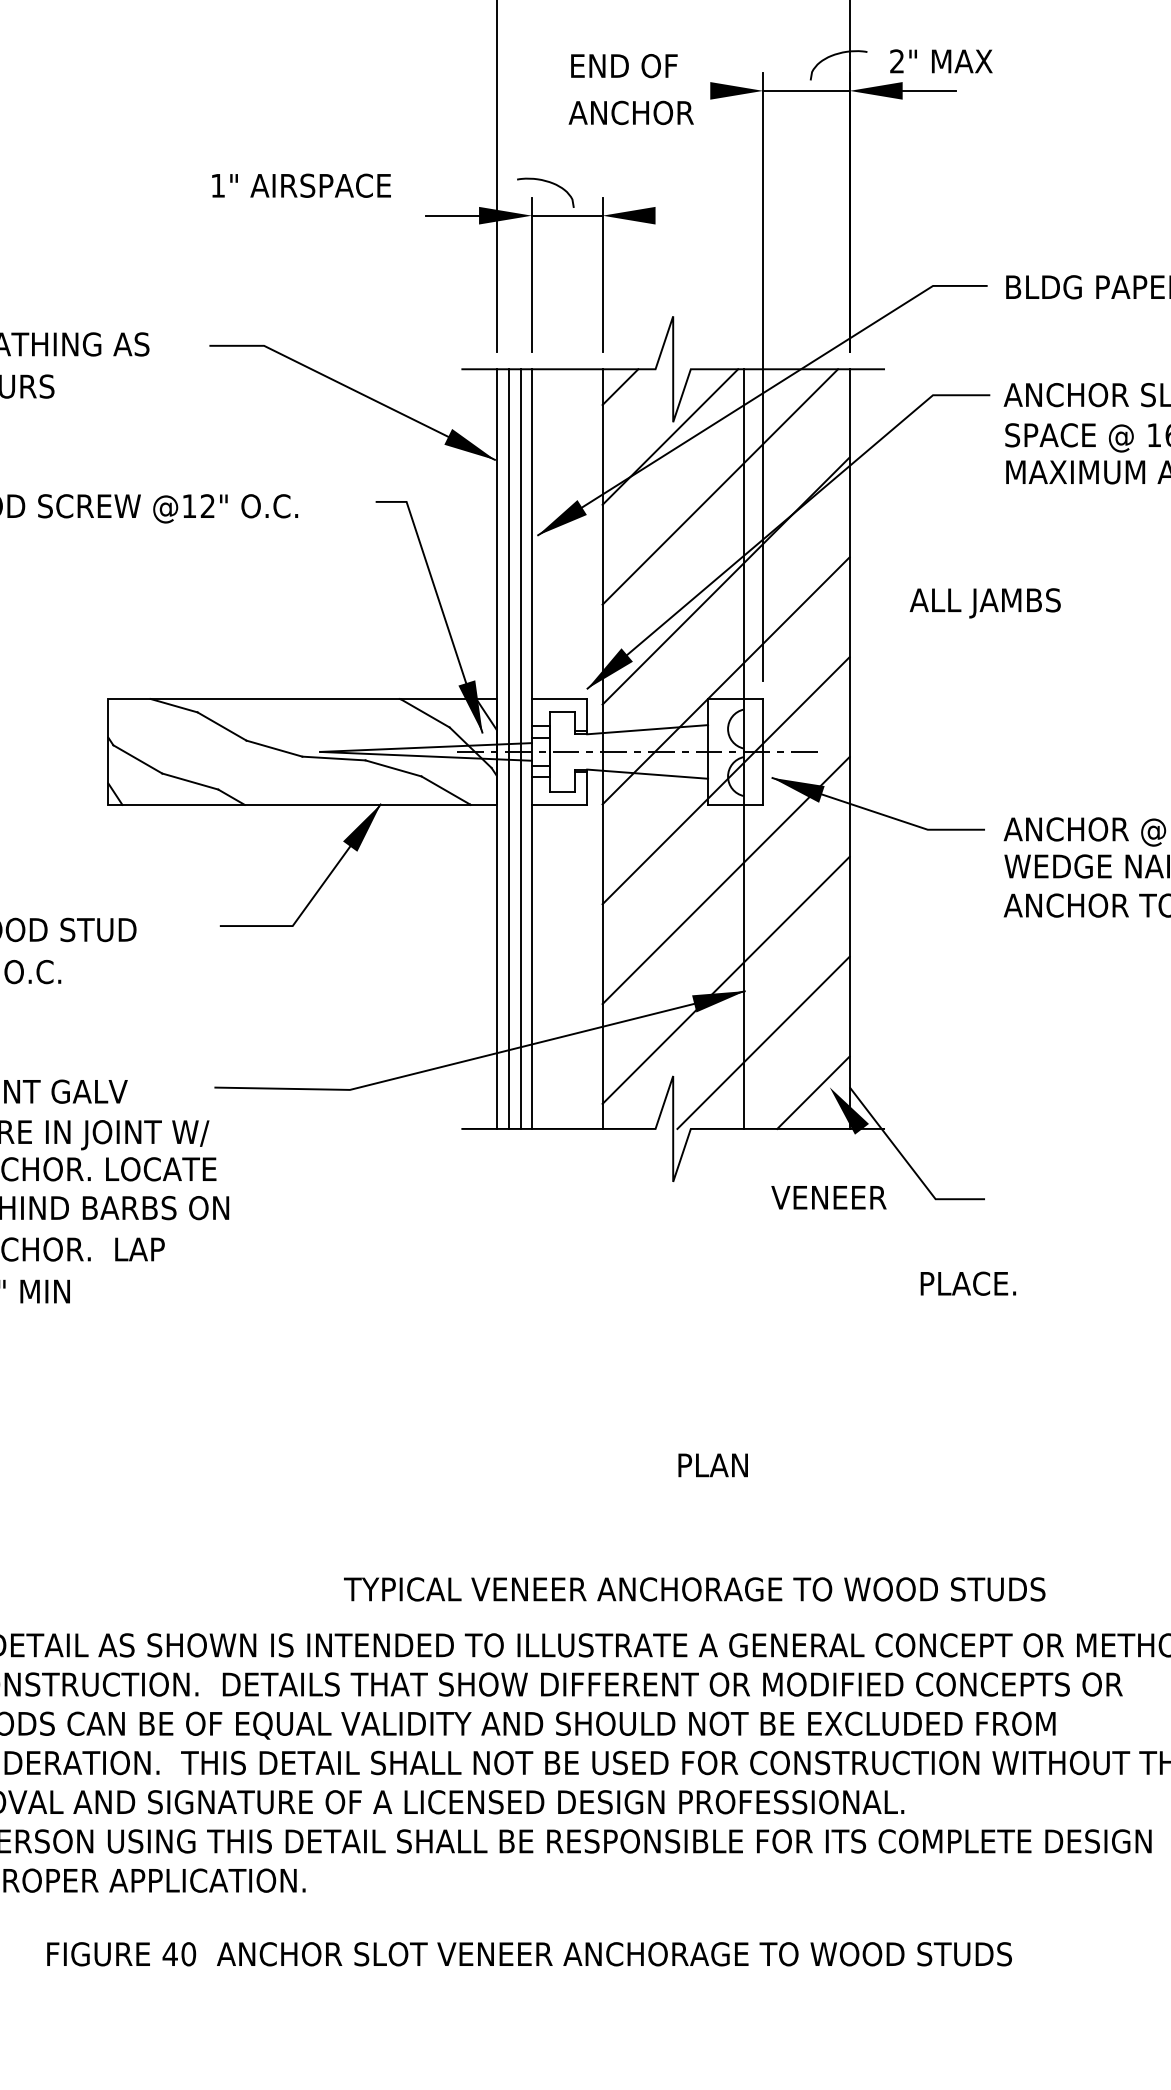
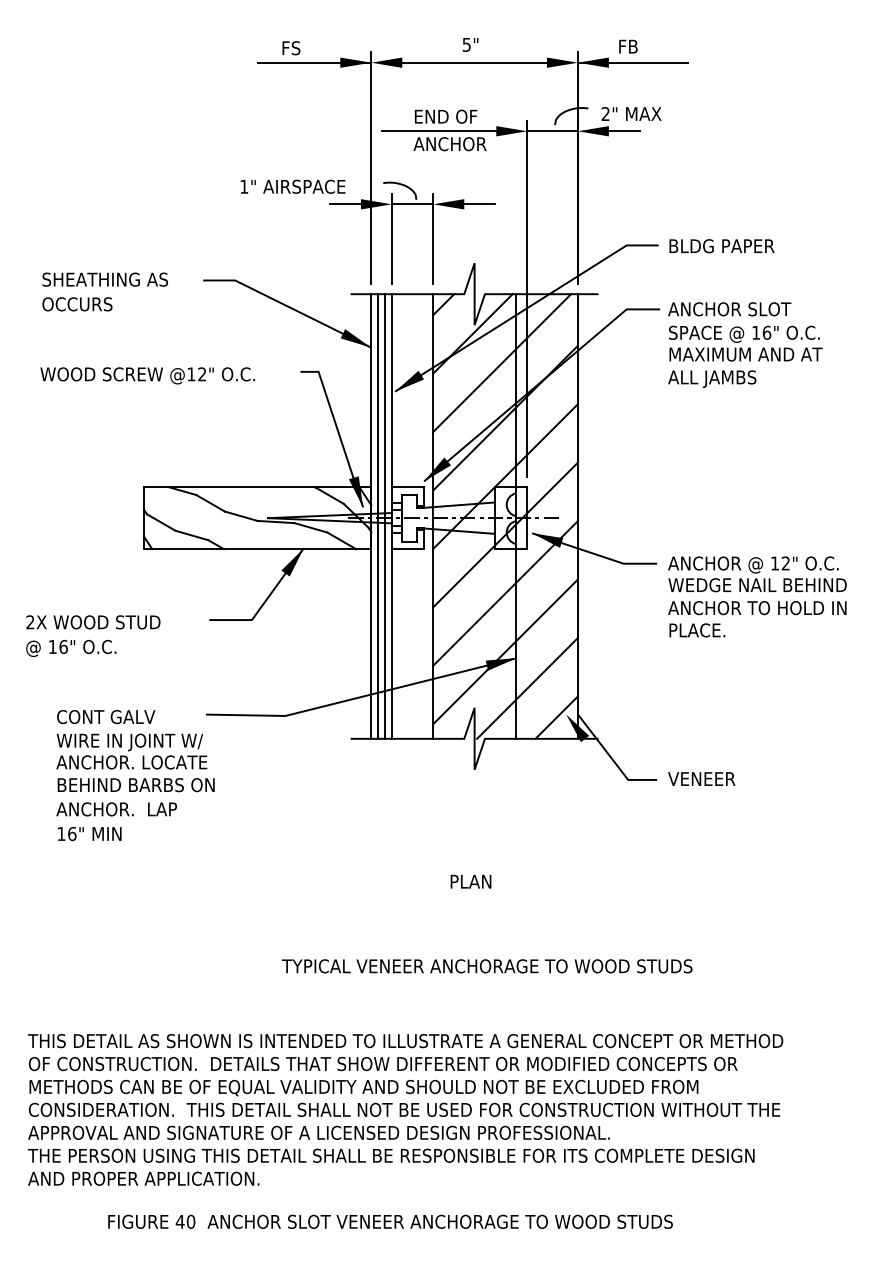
line: (613, 91) -> (439, 131), added
text: (300, 185) -> (292, 186), moved
line: (681, 216) -> (479, 204), added
text: (985, 602) -> (712, 378), moved
text: (828, 1196) -> (701, 778), moved
text: (968, 1283) -> (697, 630), moved
text: (712, 1464) -> (470, 881), moved
text: (695, 1589) -> (487, 966), moved

